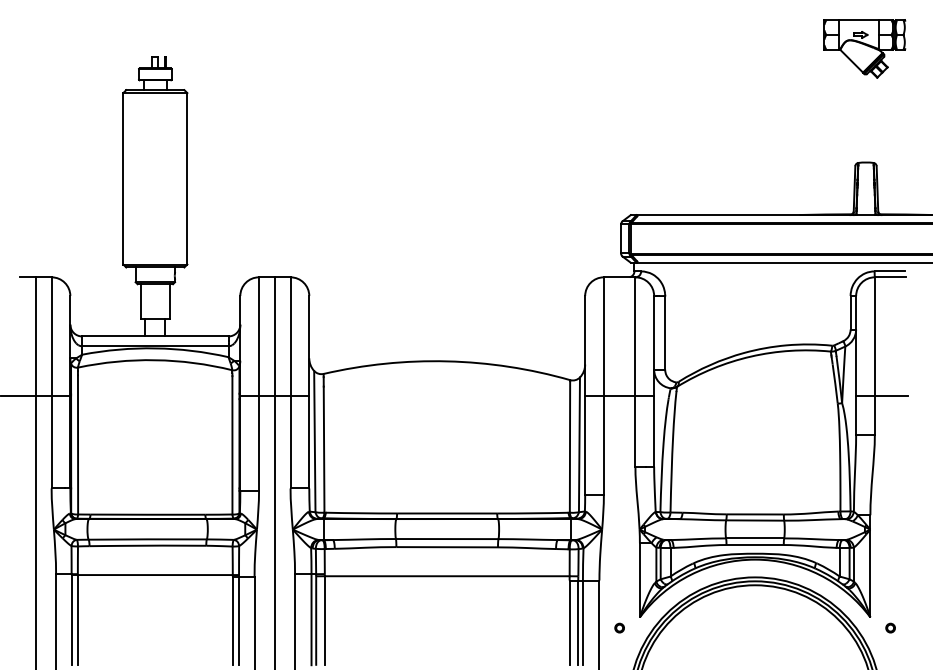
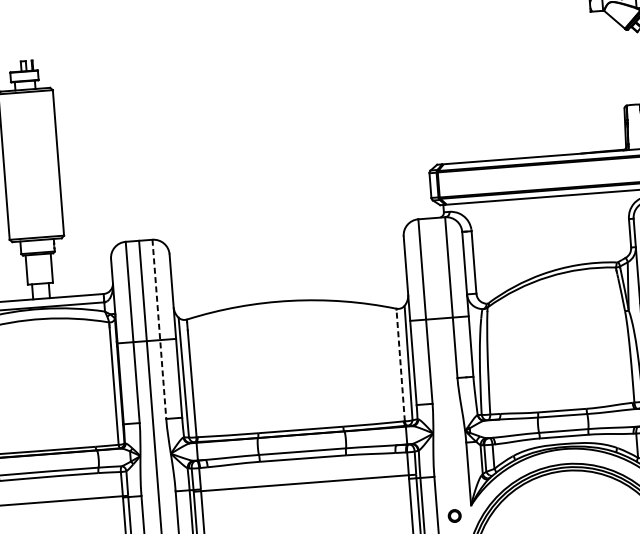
line: (290, 382) -> (159, 329), solid -> dashed
line: (570, 446) -> (401, 365), solid -> dashed
part: (619, 627) -> (454, 515), size x1.6

